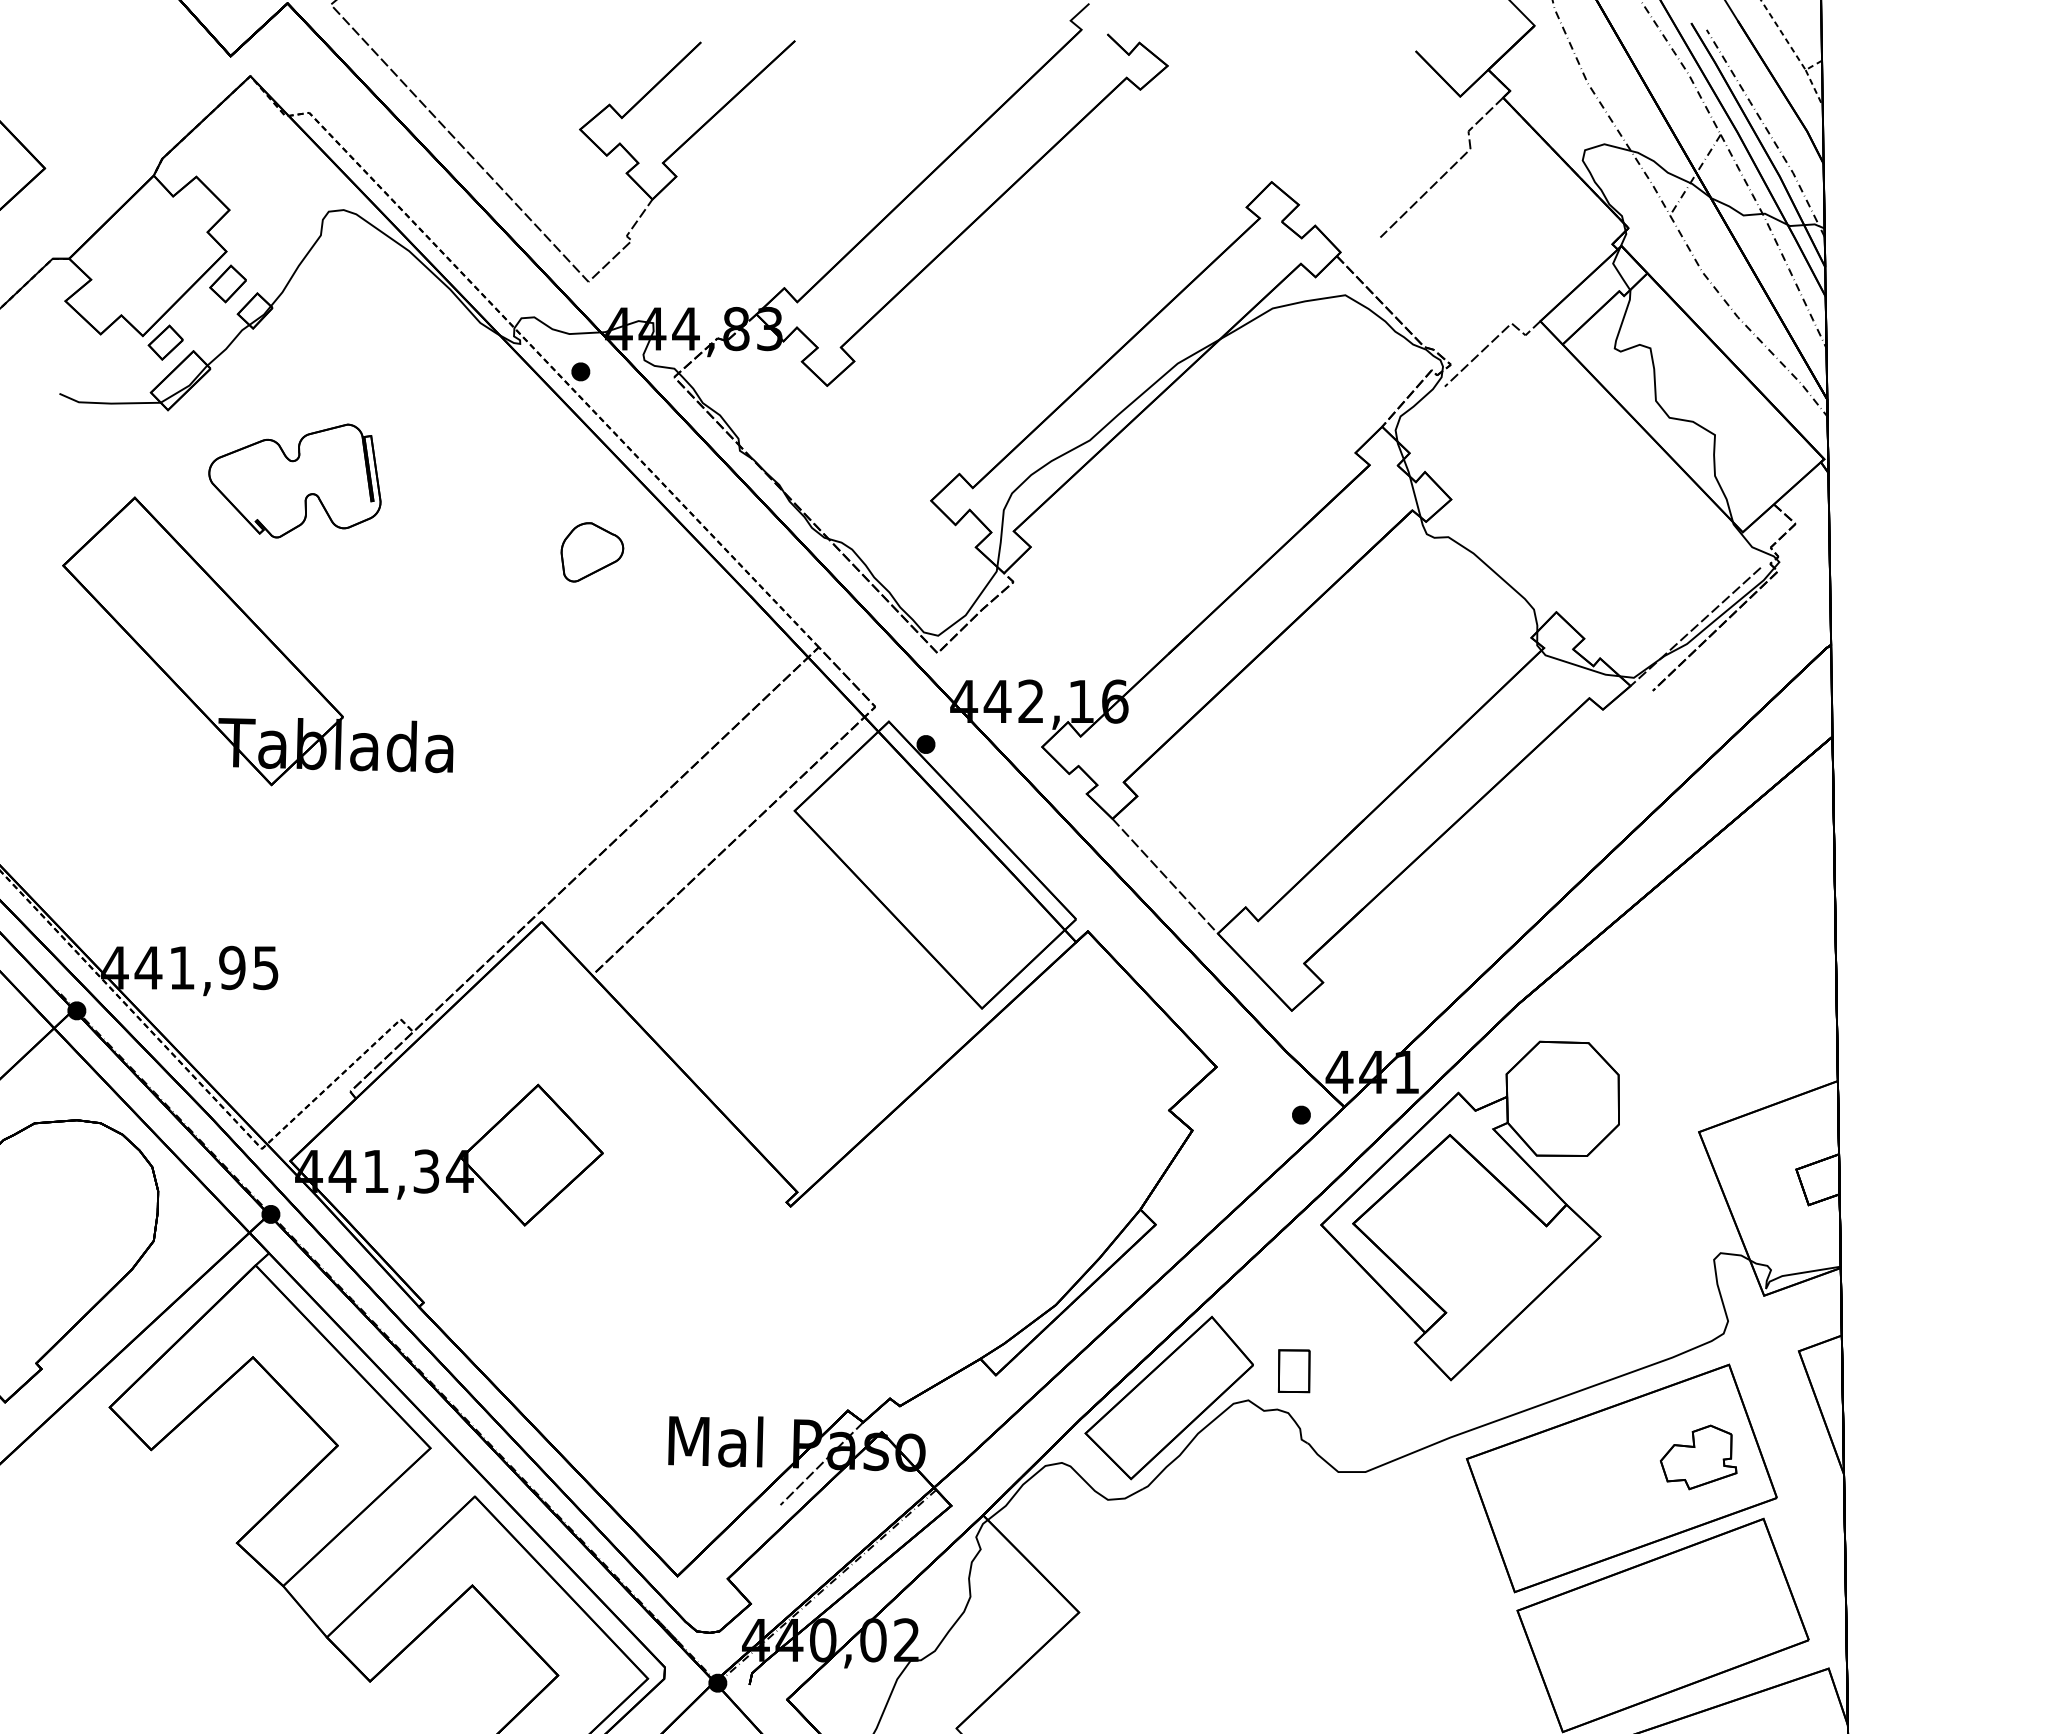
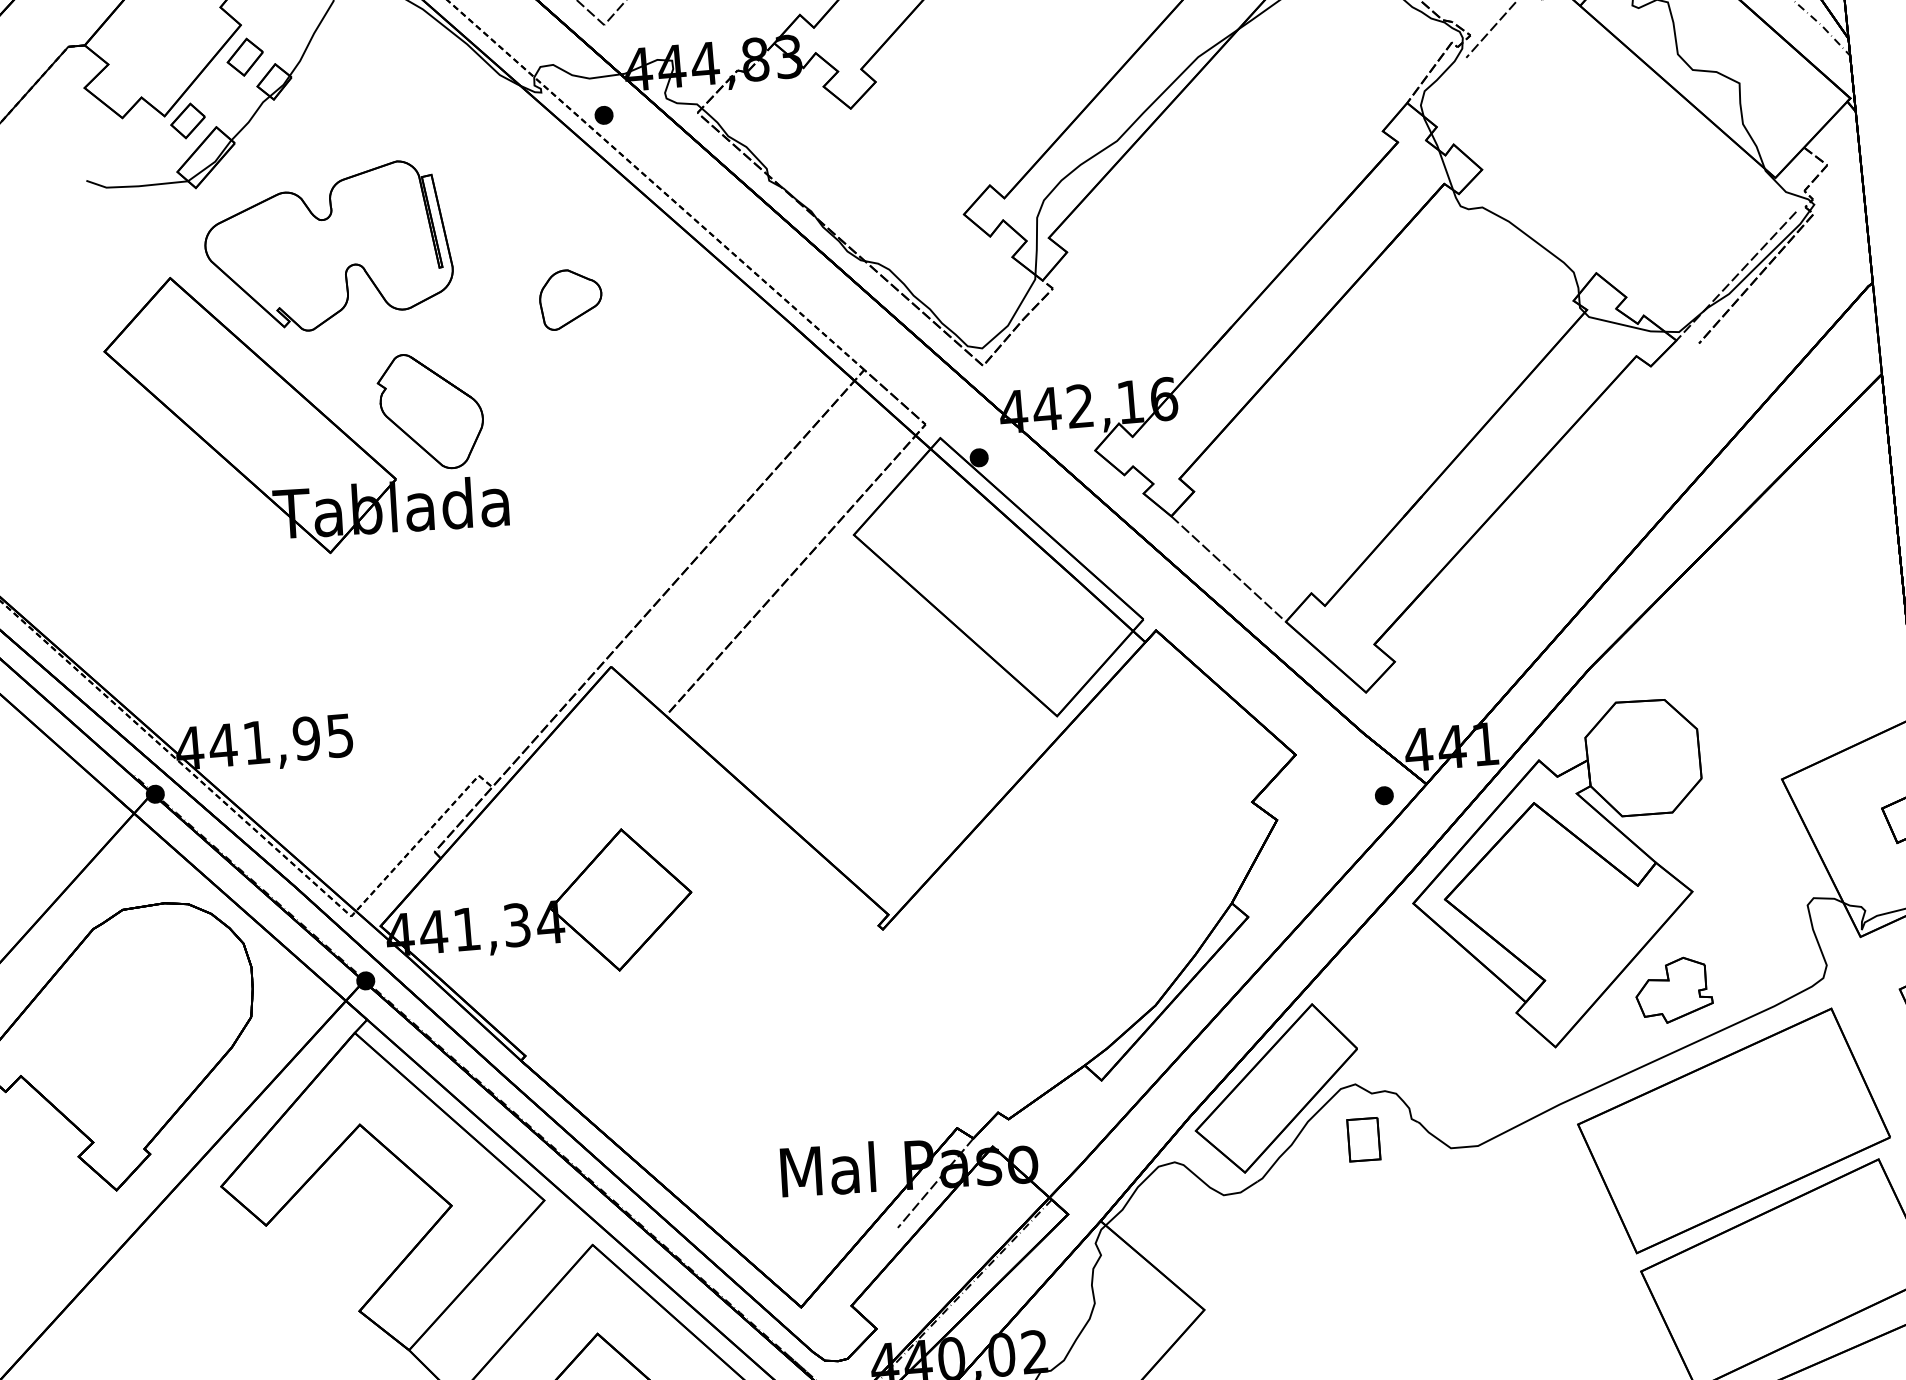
part: (294, 480) -> (327, 247), size x1.43
part: (592, 552) -> (571, 299), moved
part: (383, 652) -> (430, 411), added
part: (1294, 1371) -> (1364, 1139), moved
part: (1698, 1457) -> (1673, 990), moved

